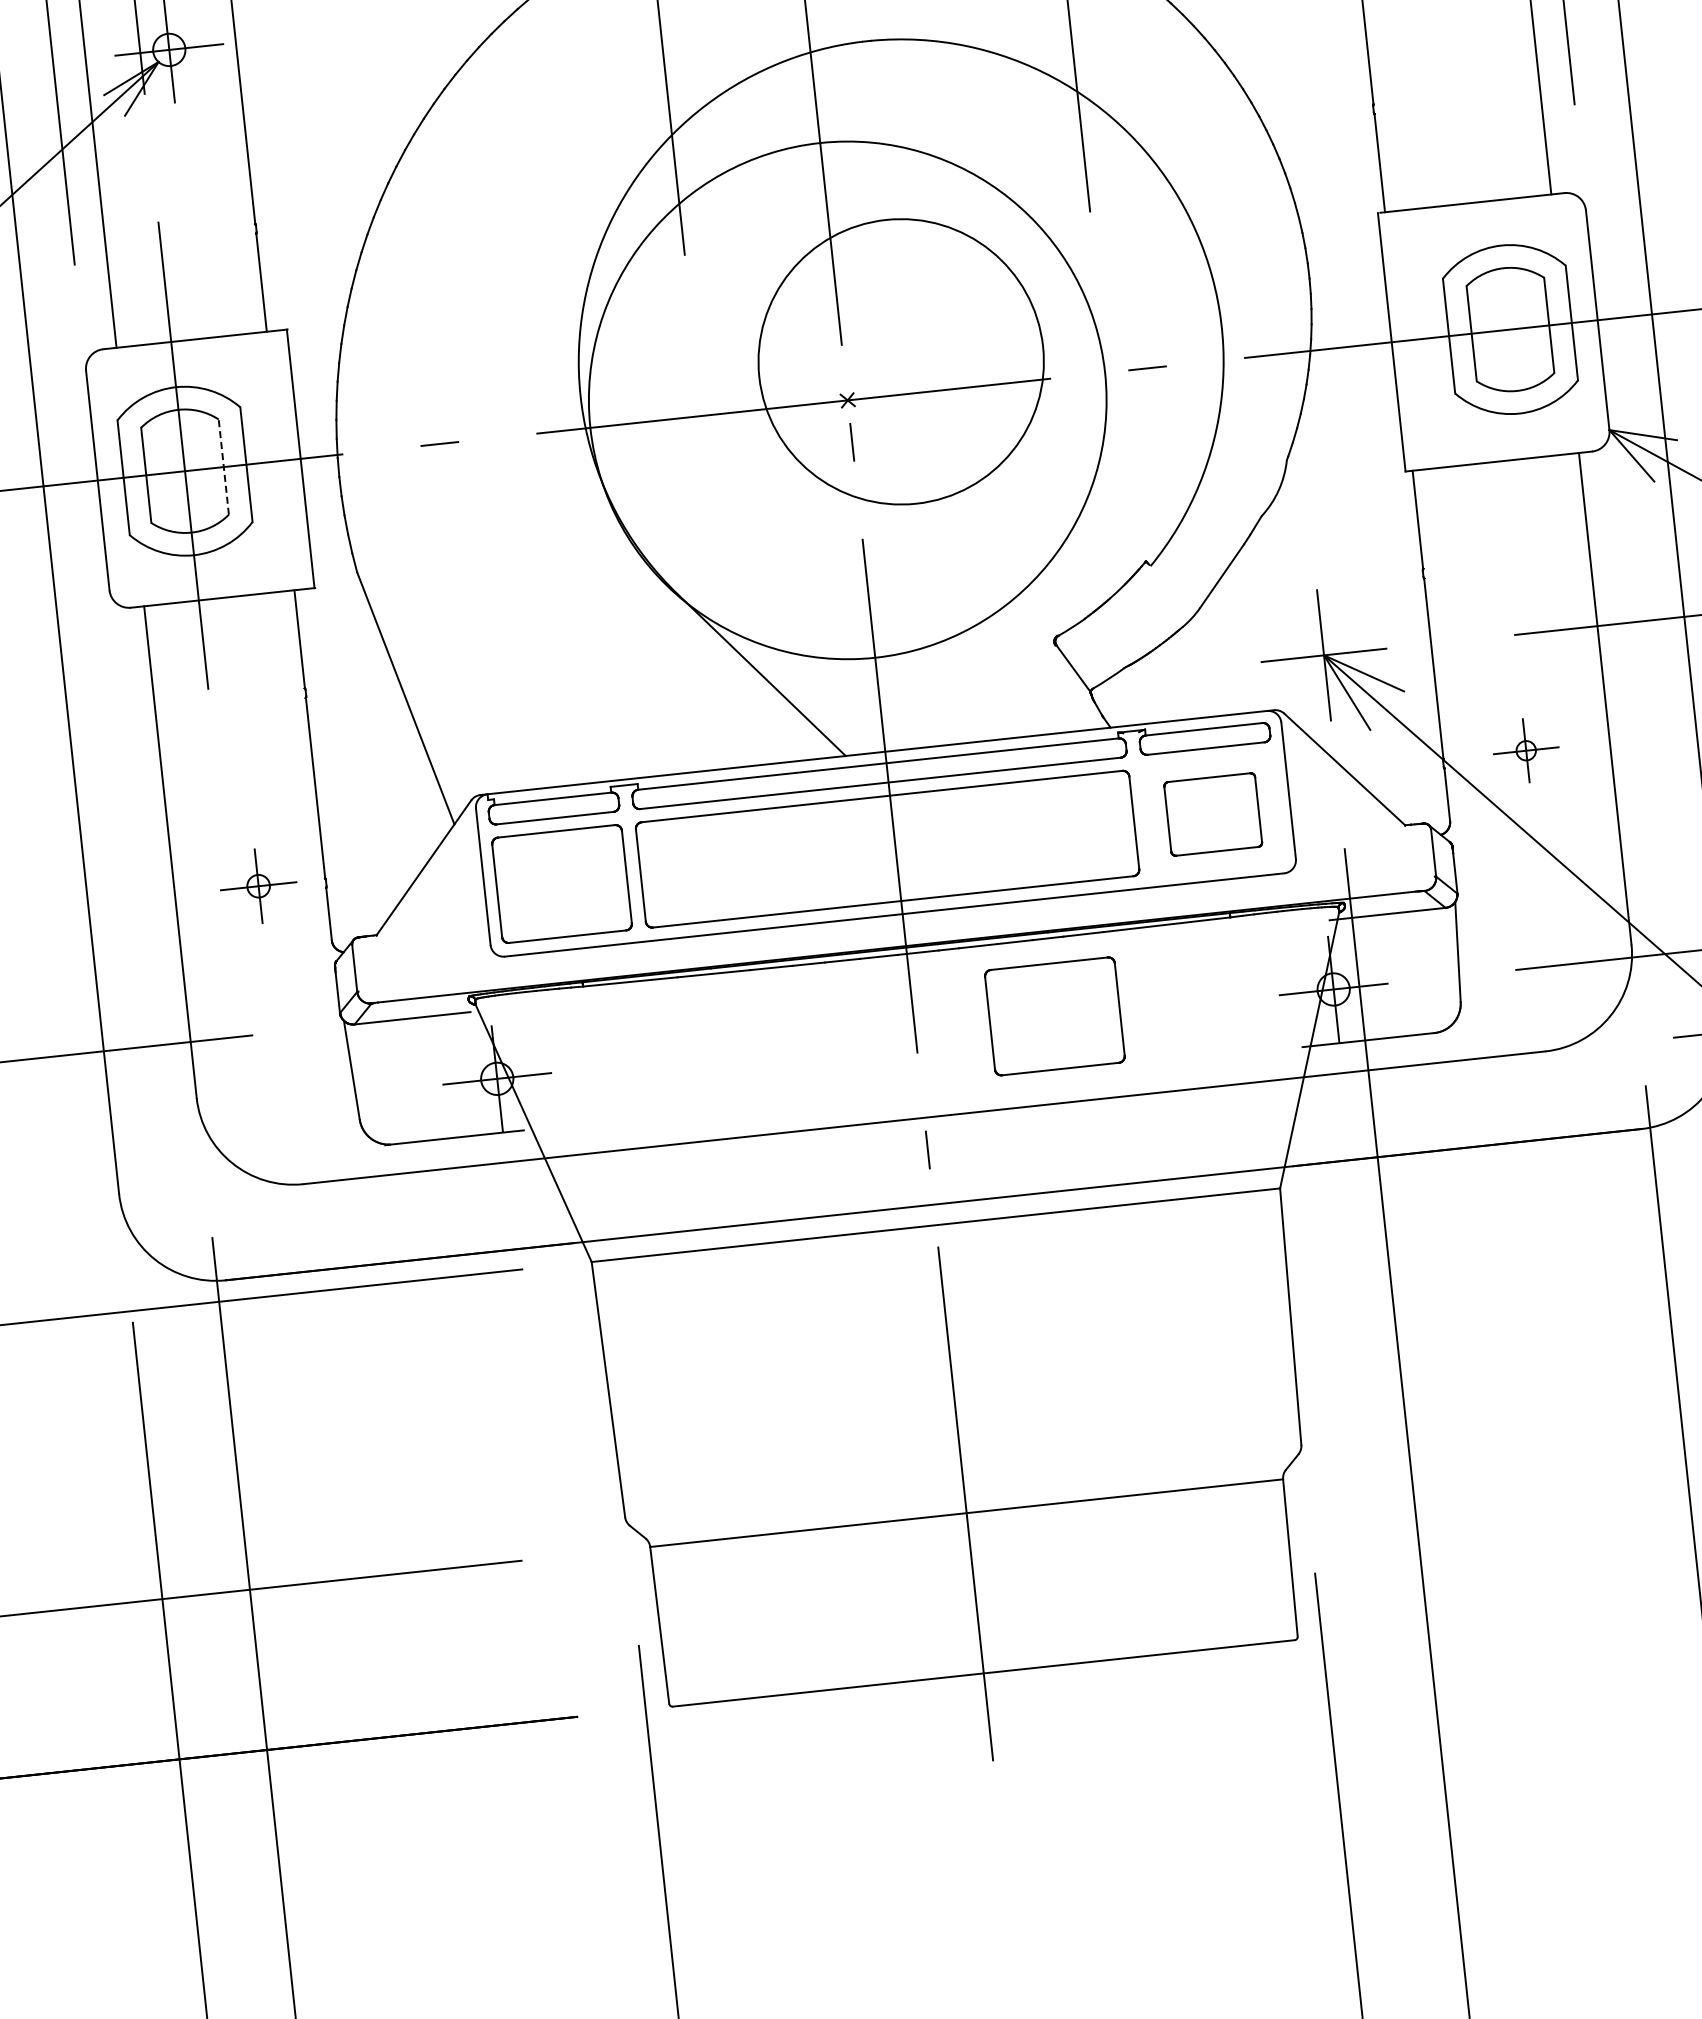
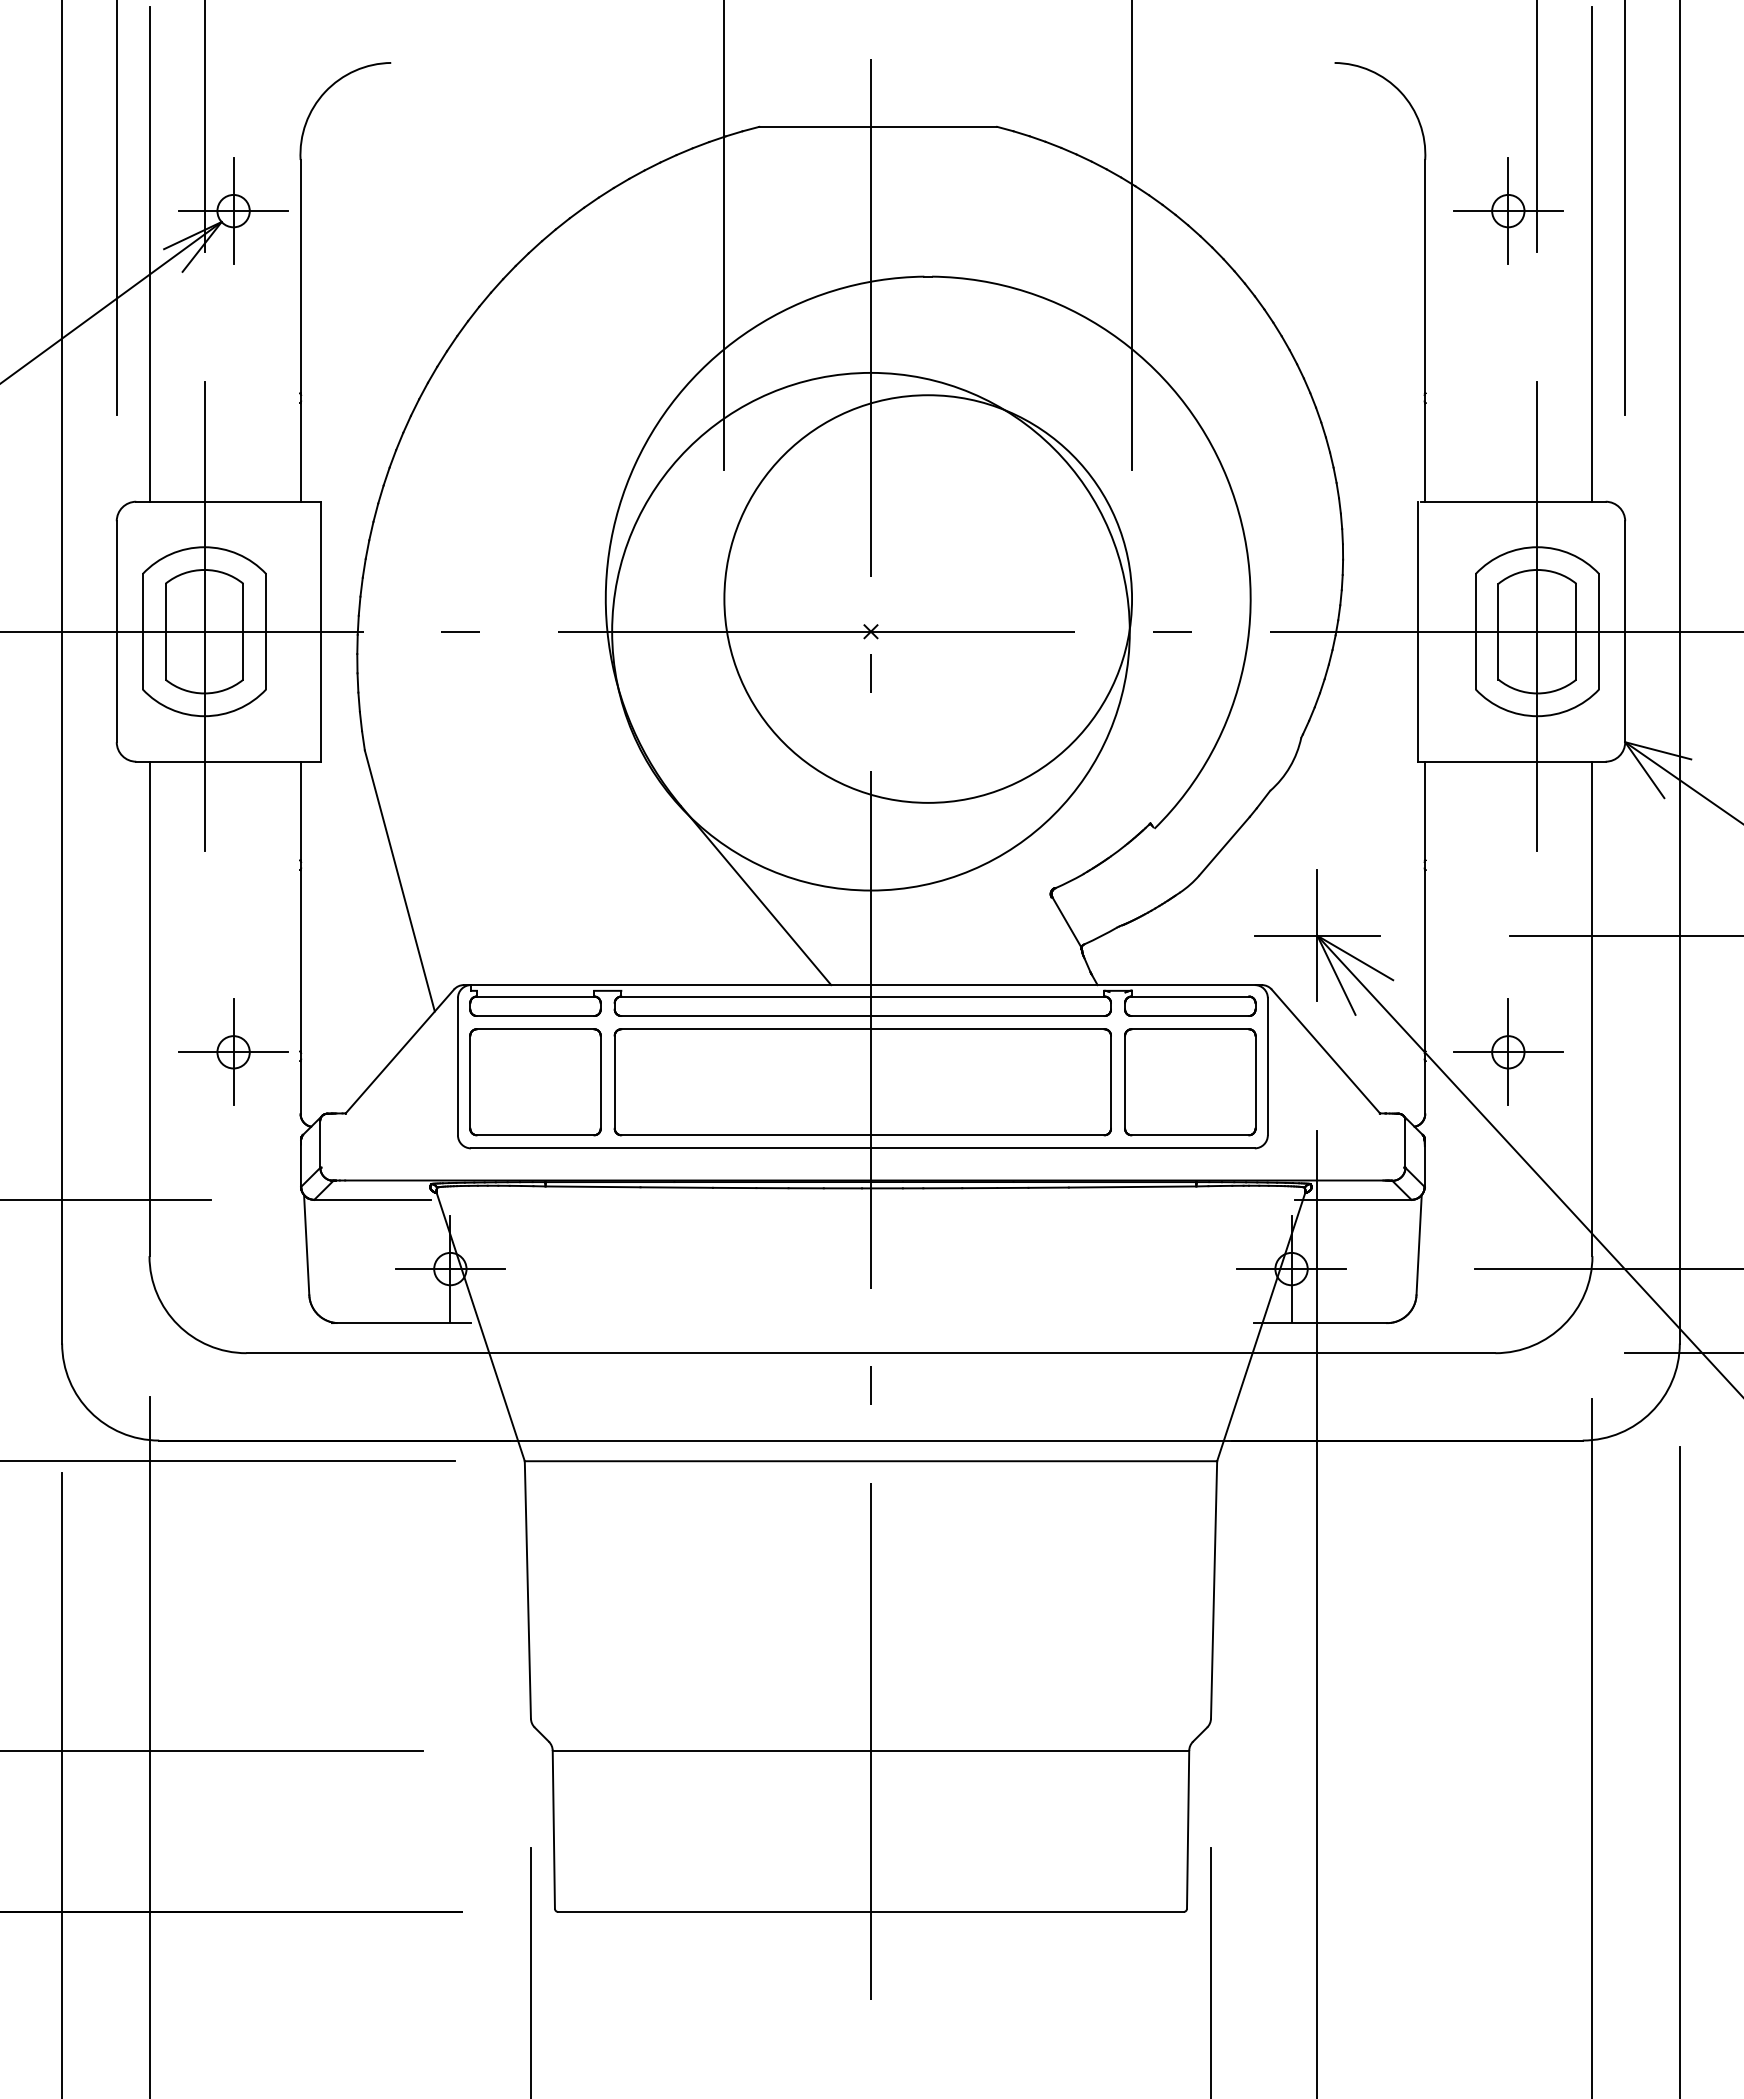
line: (1508, 313) -> (1537, 615), added
circle: (901, 361) -> (928, 598), size x1.43
line: (223, 466) -> (243, 631), dashed -> solid
part: (1526, 750) -> (1508, 1051), size x1.67
part: (1213, 814) -> (1190, 1082), size x1.43
part: (258, 885) -> (233, 1051), size x1.43
part: (1054, 1016) -> (1011, 1266), removed

